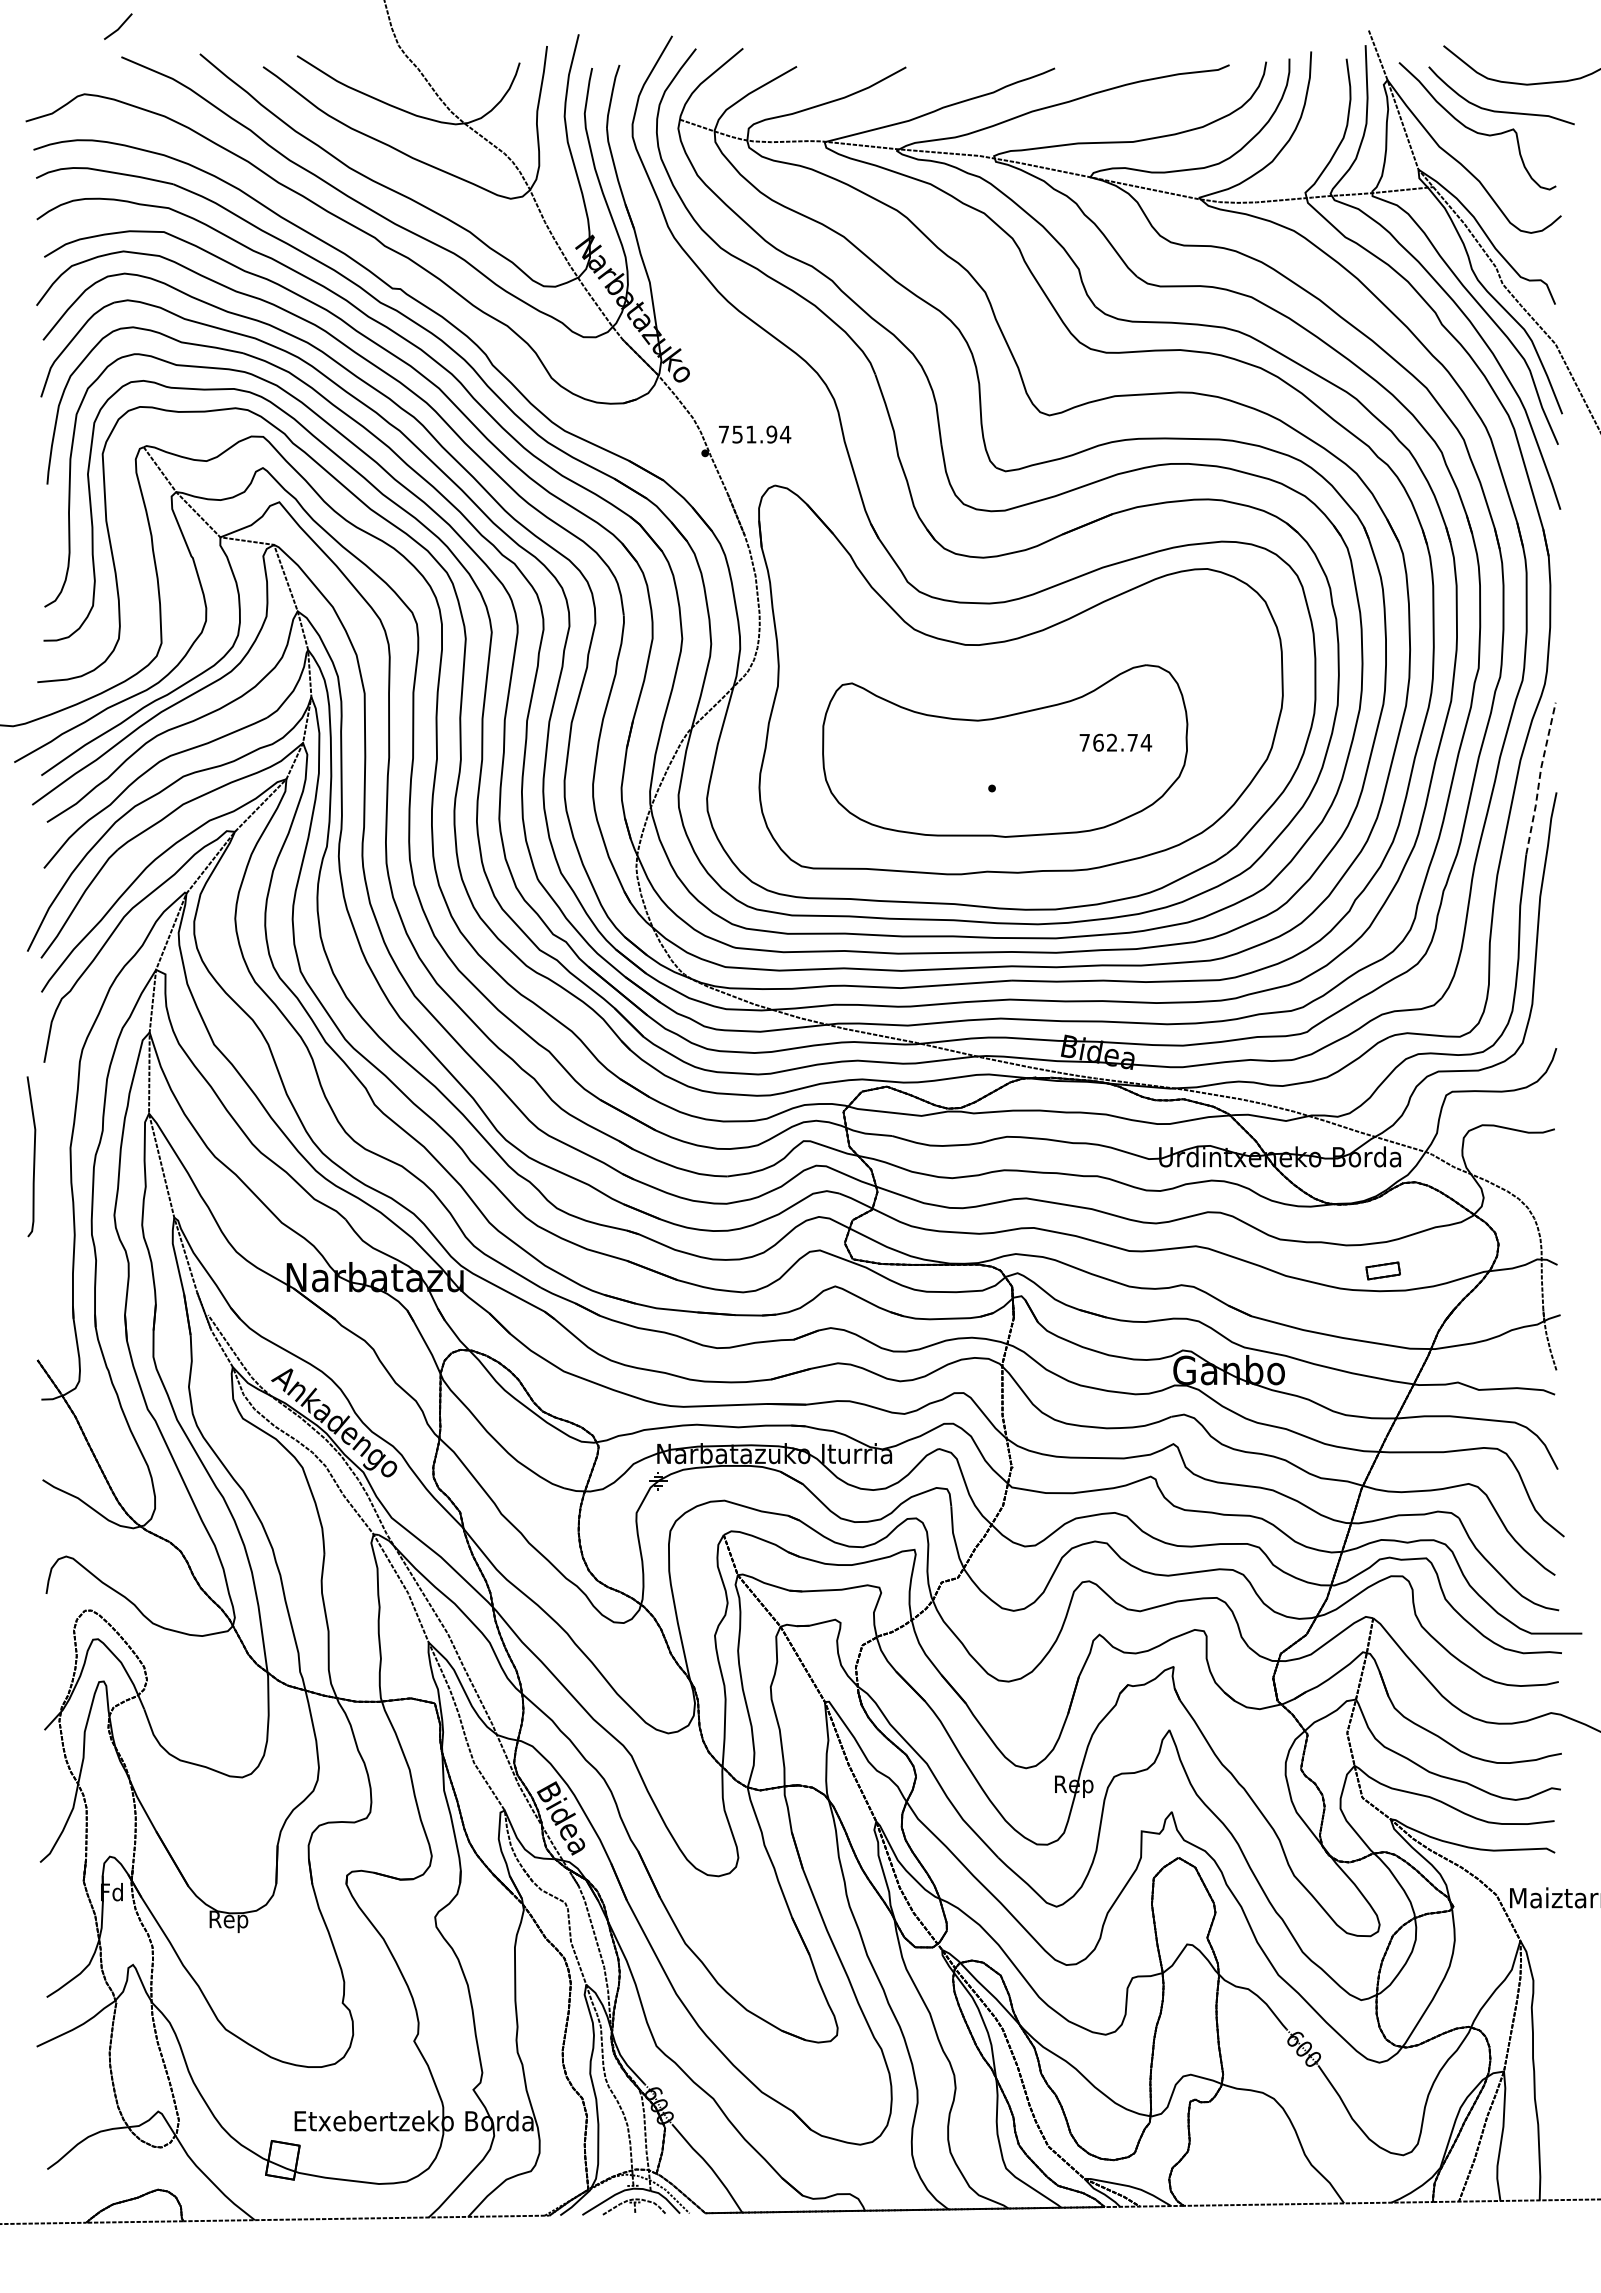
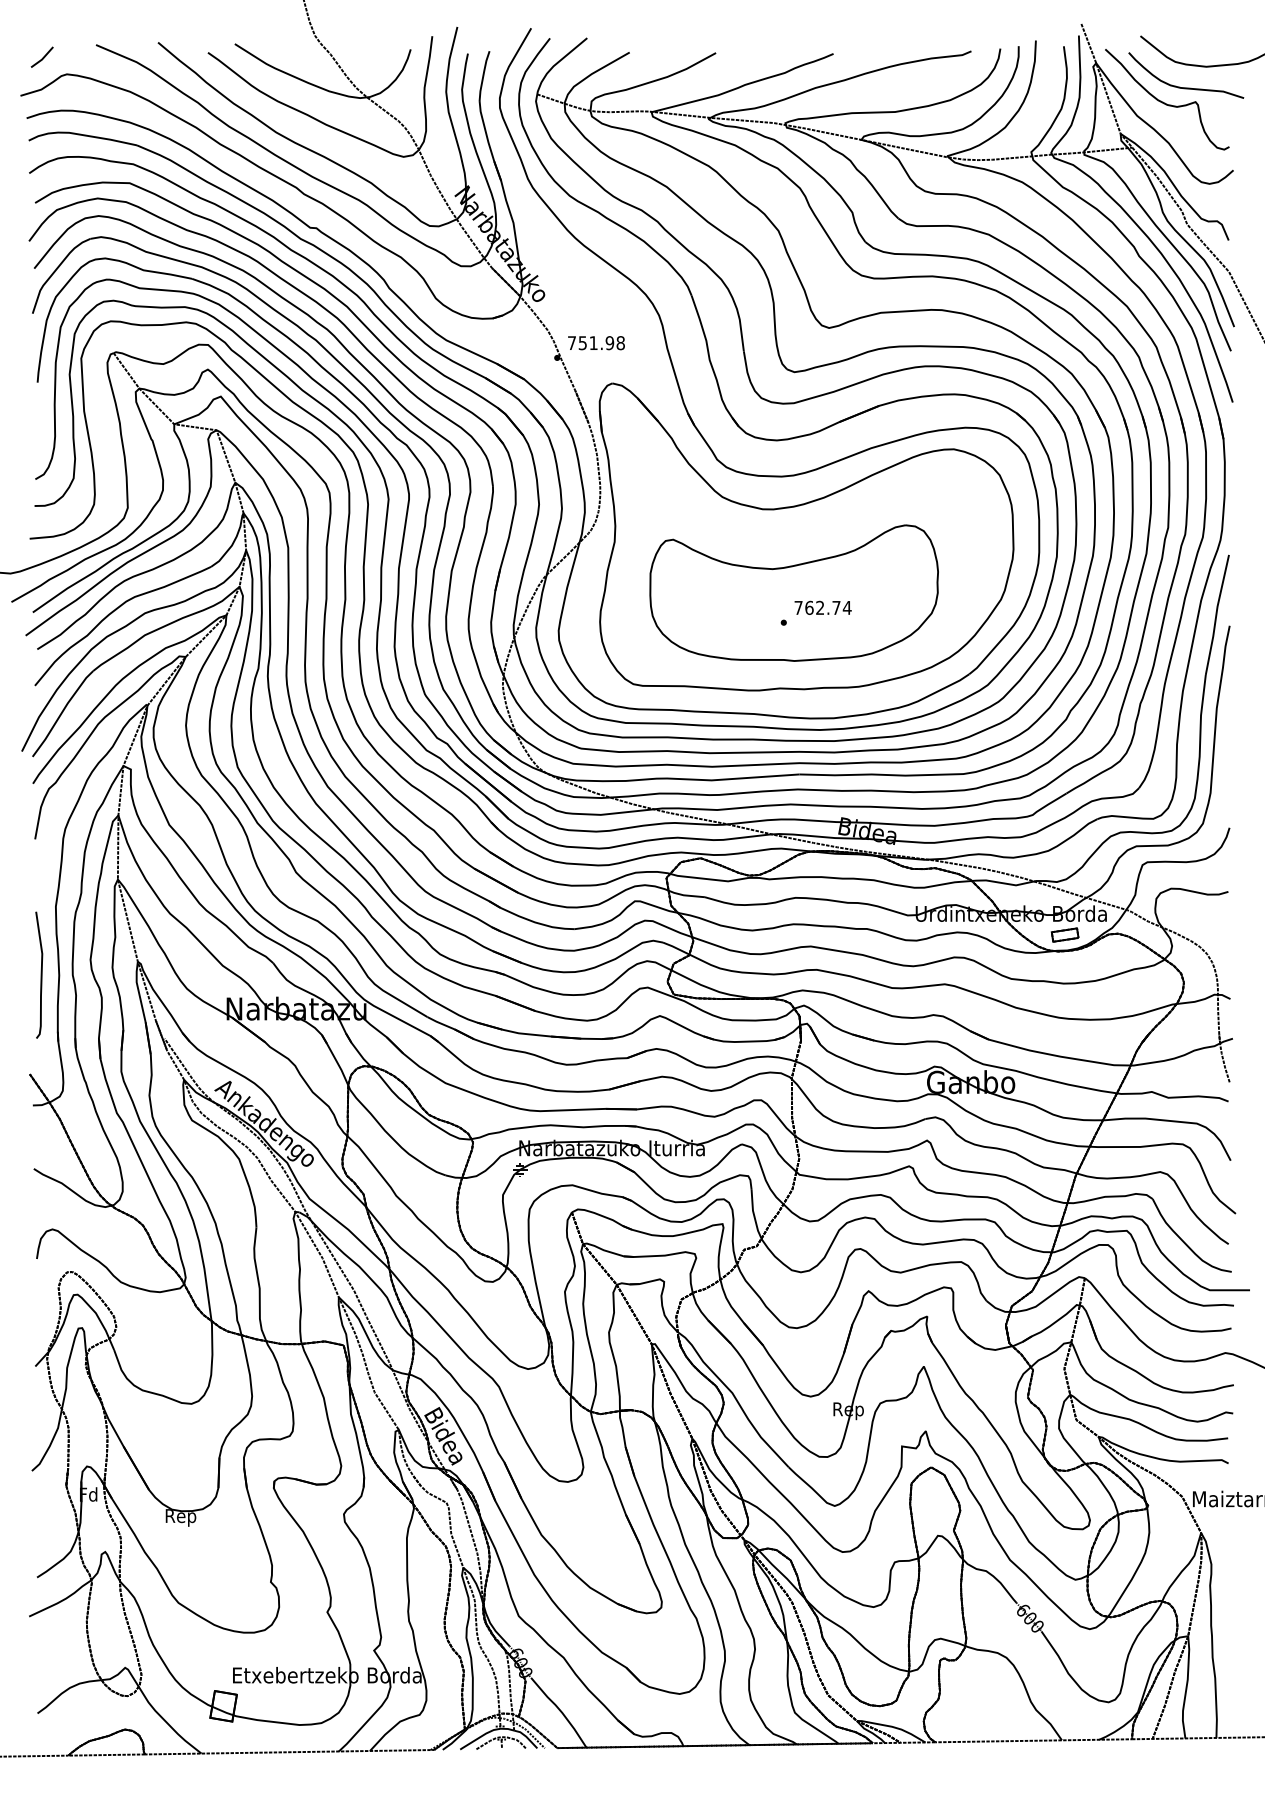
line: (119, 26) -> (43, 57), moved
text: (785, 434) -> (620, 343), 751.94 -> 751.98
text: (1115, 742) -> (822, 607), moved
line: (1539, 778) -> (1216, 614), dashed -> solid
curve: (33, 1156) -> (40, 975), moved
part: (1382, 1270) -> (1064, 934), moved

